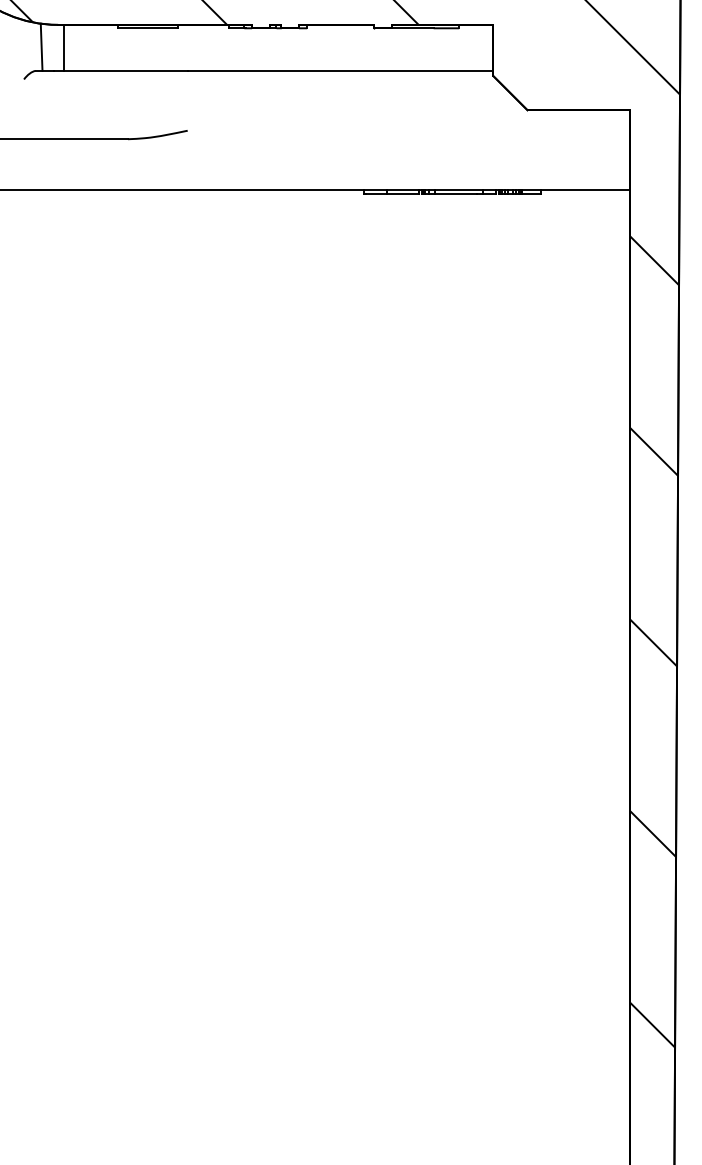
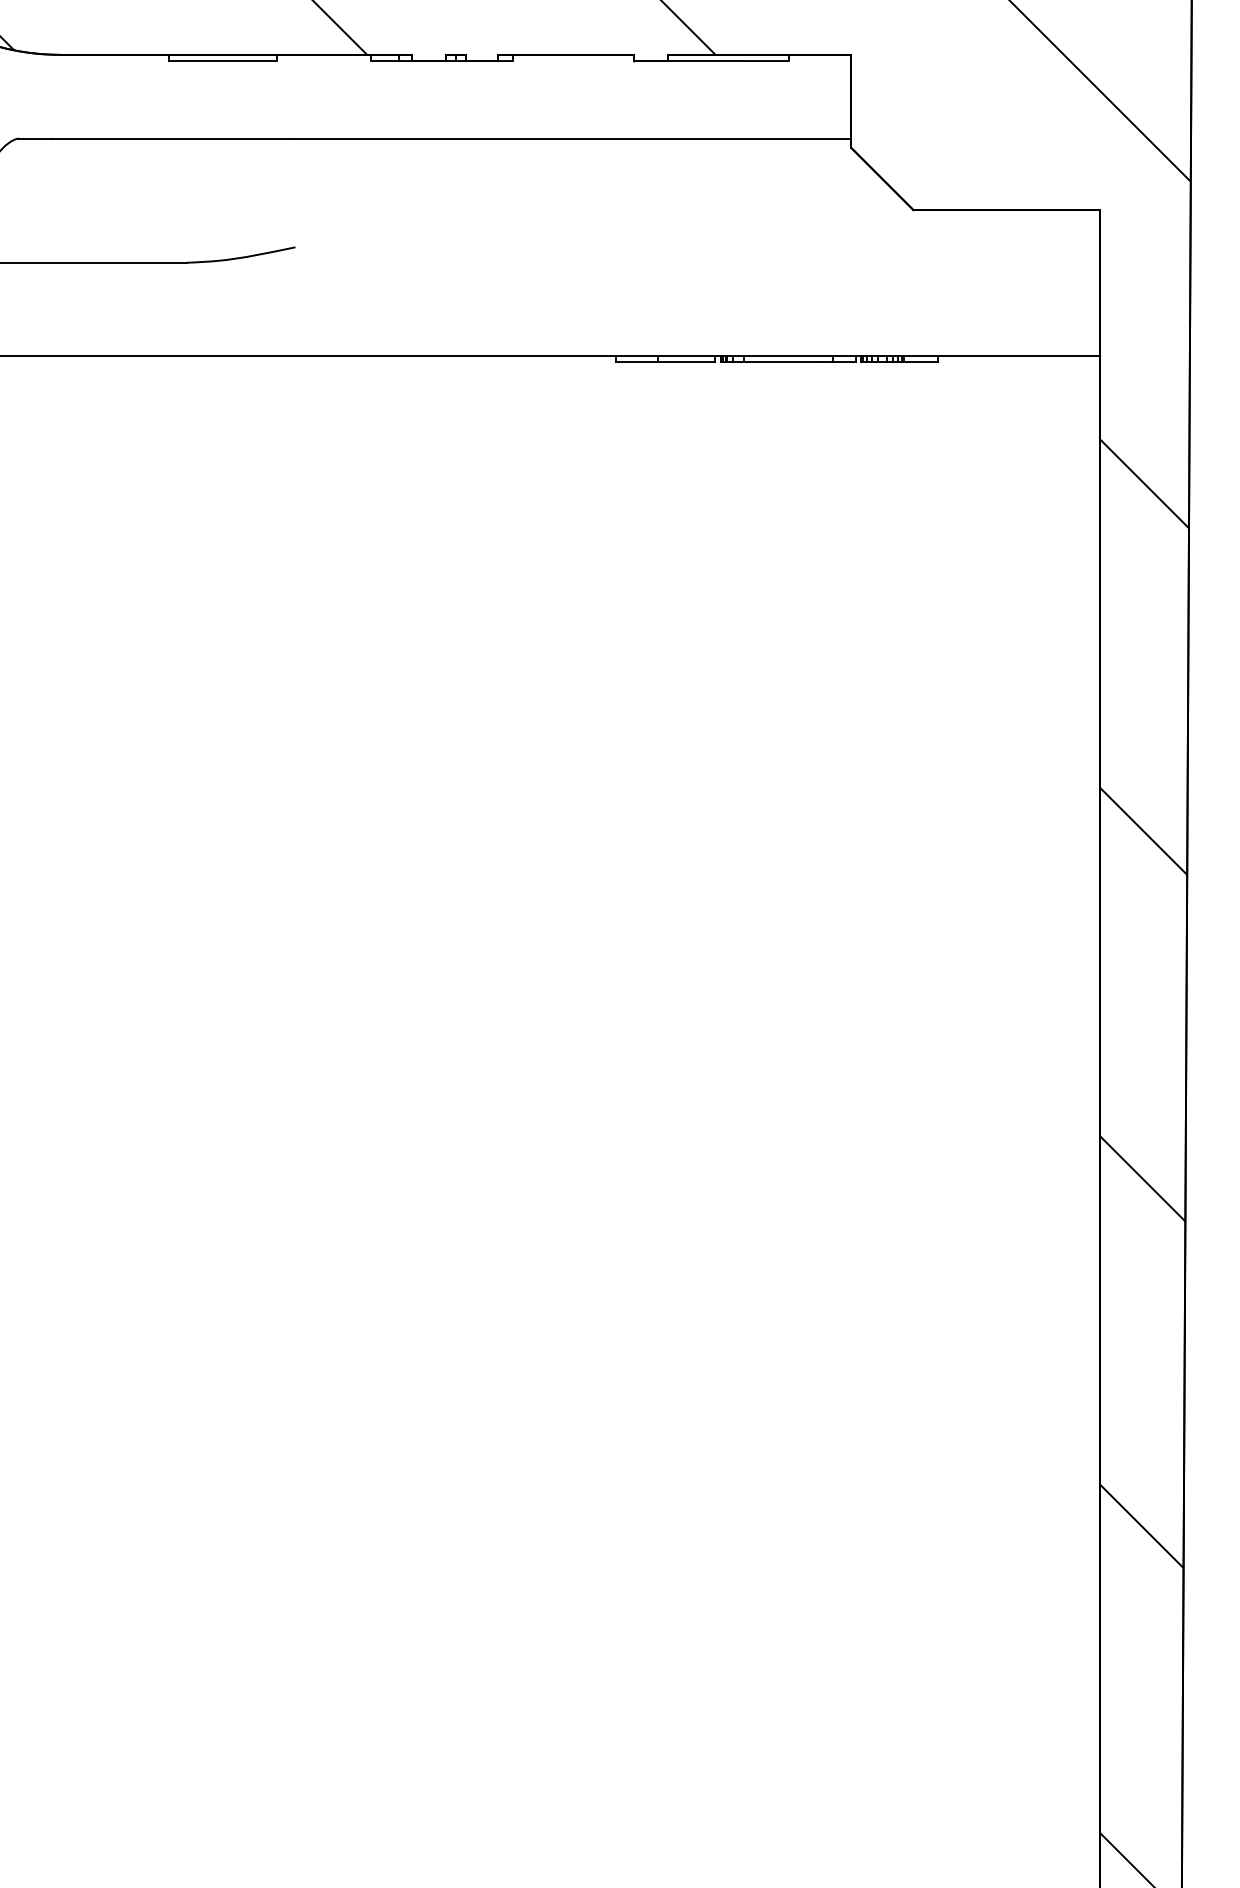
line: (41, 46) -> (29, 94), removed
line: (64, 47) -> (71, 95), removed

